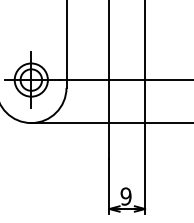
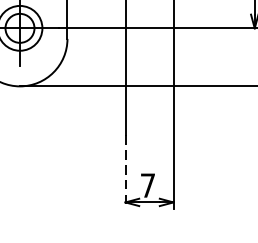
line: (109, 187) -> (125, 173), solid -> dashed
text: (125, 196) -> (147, 185), 9 -> 7

